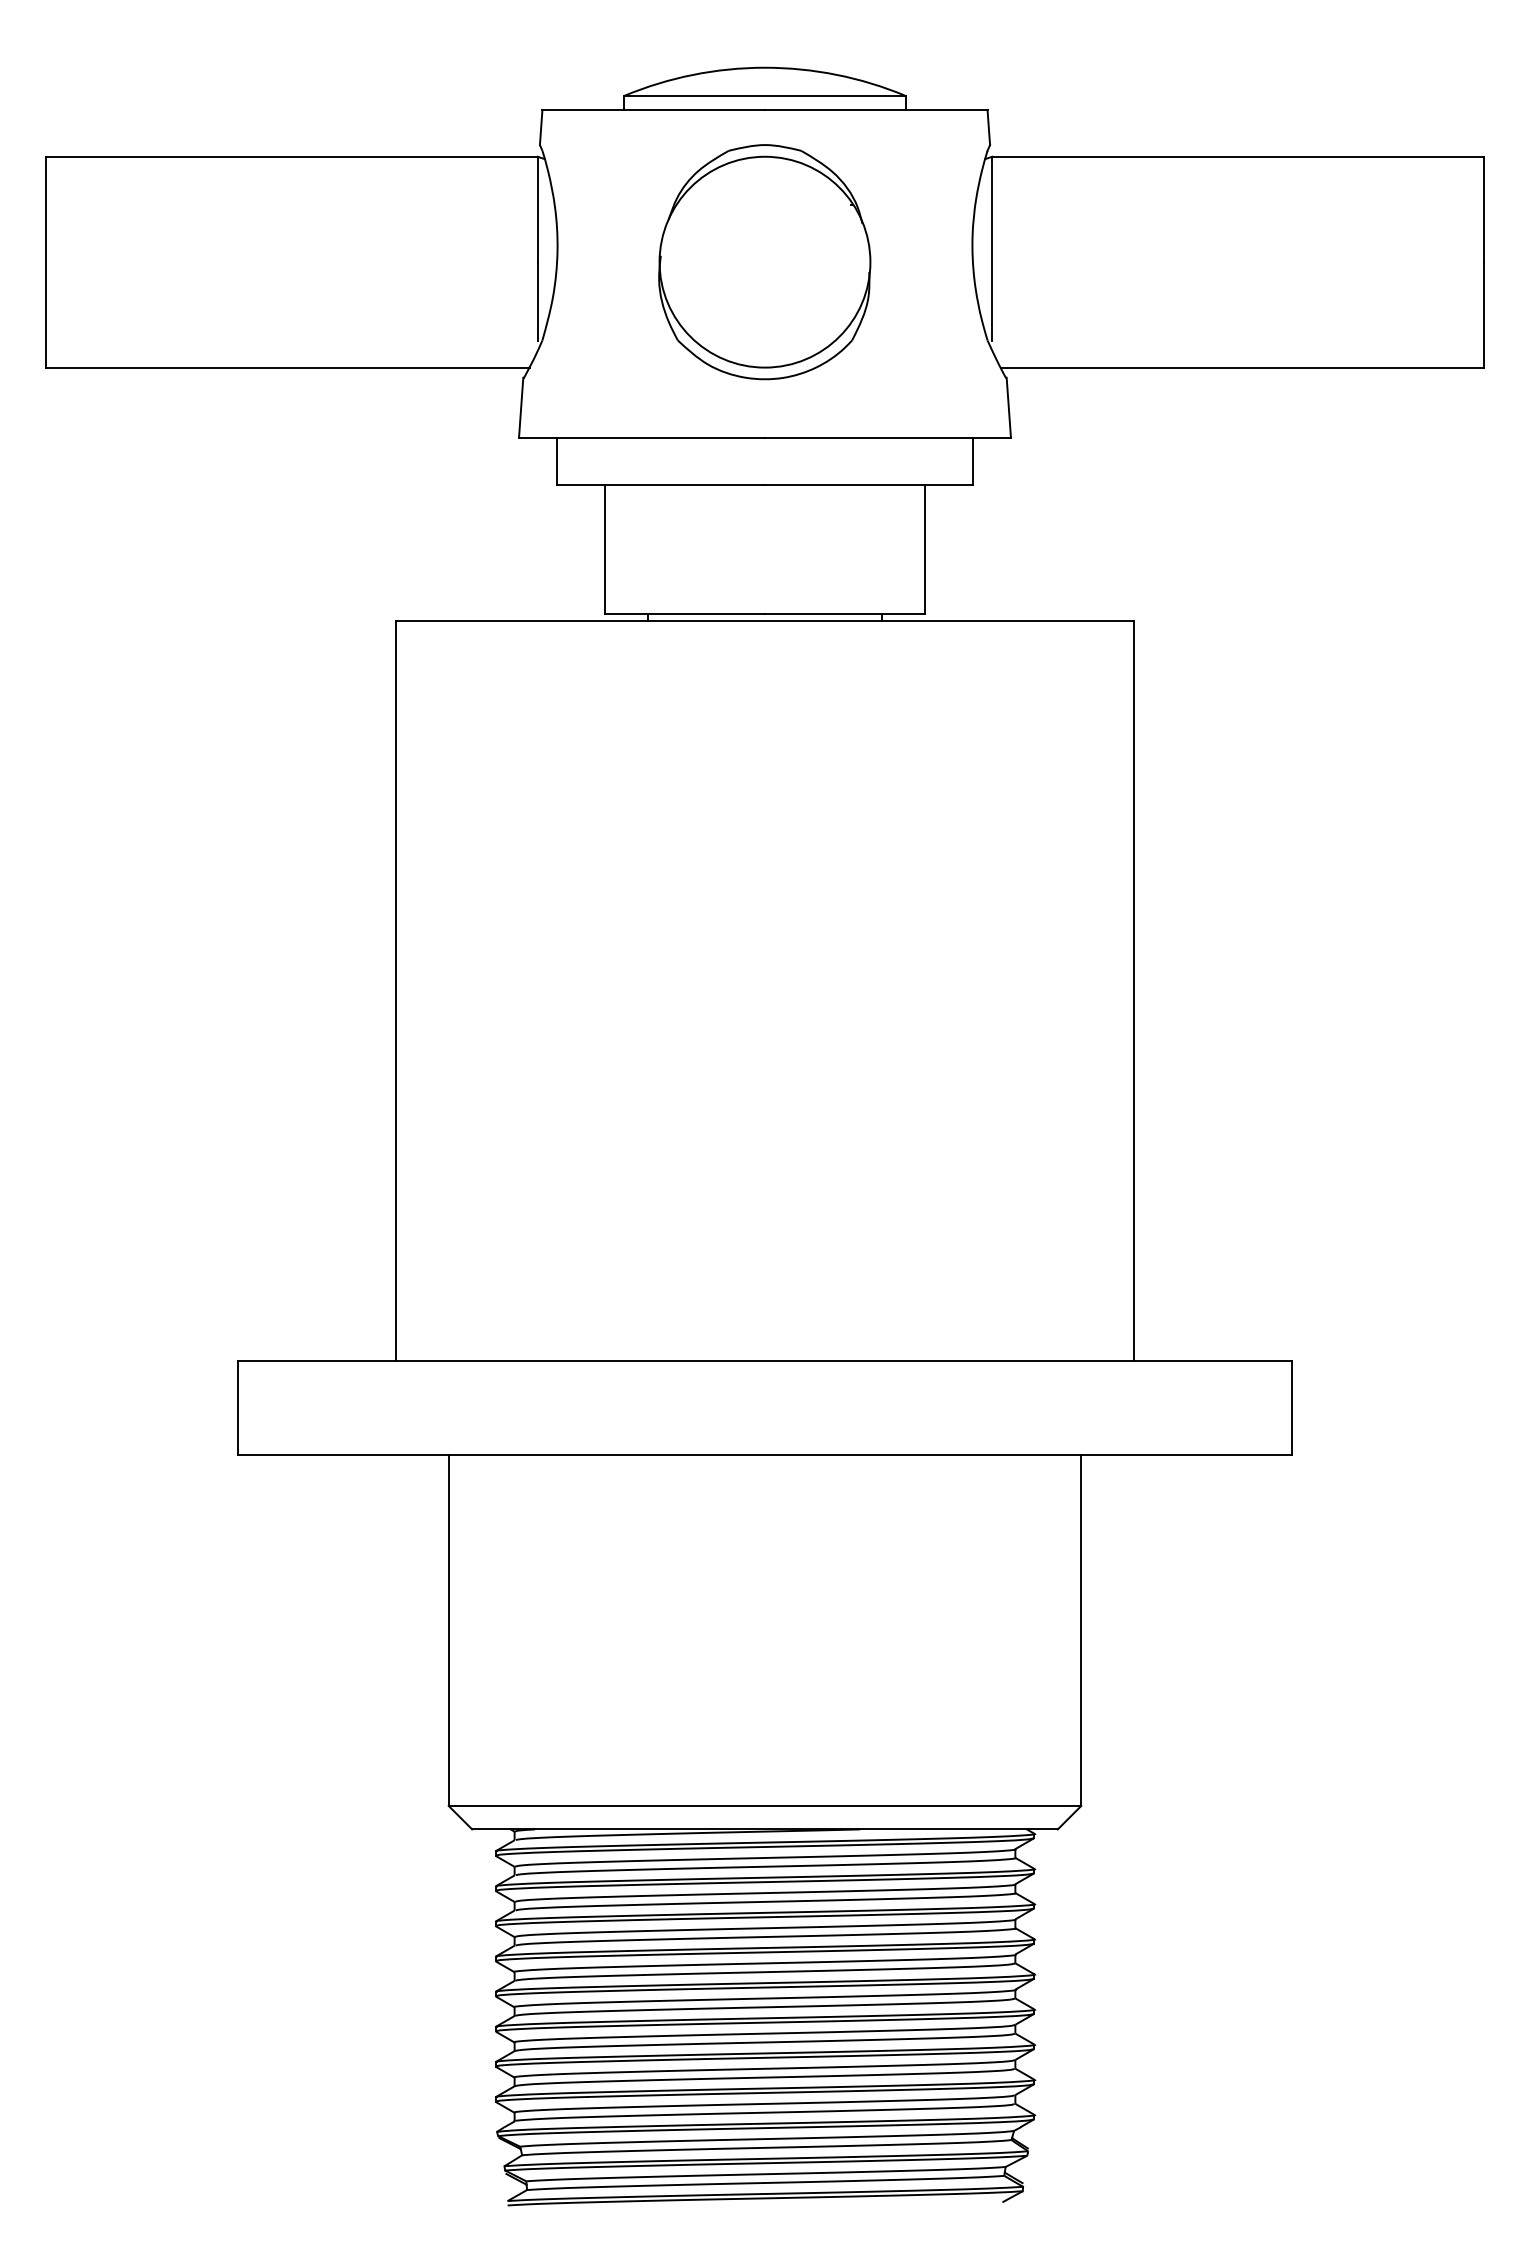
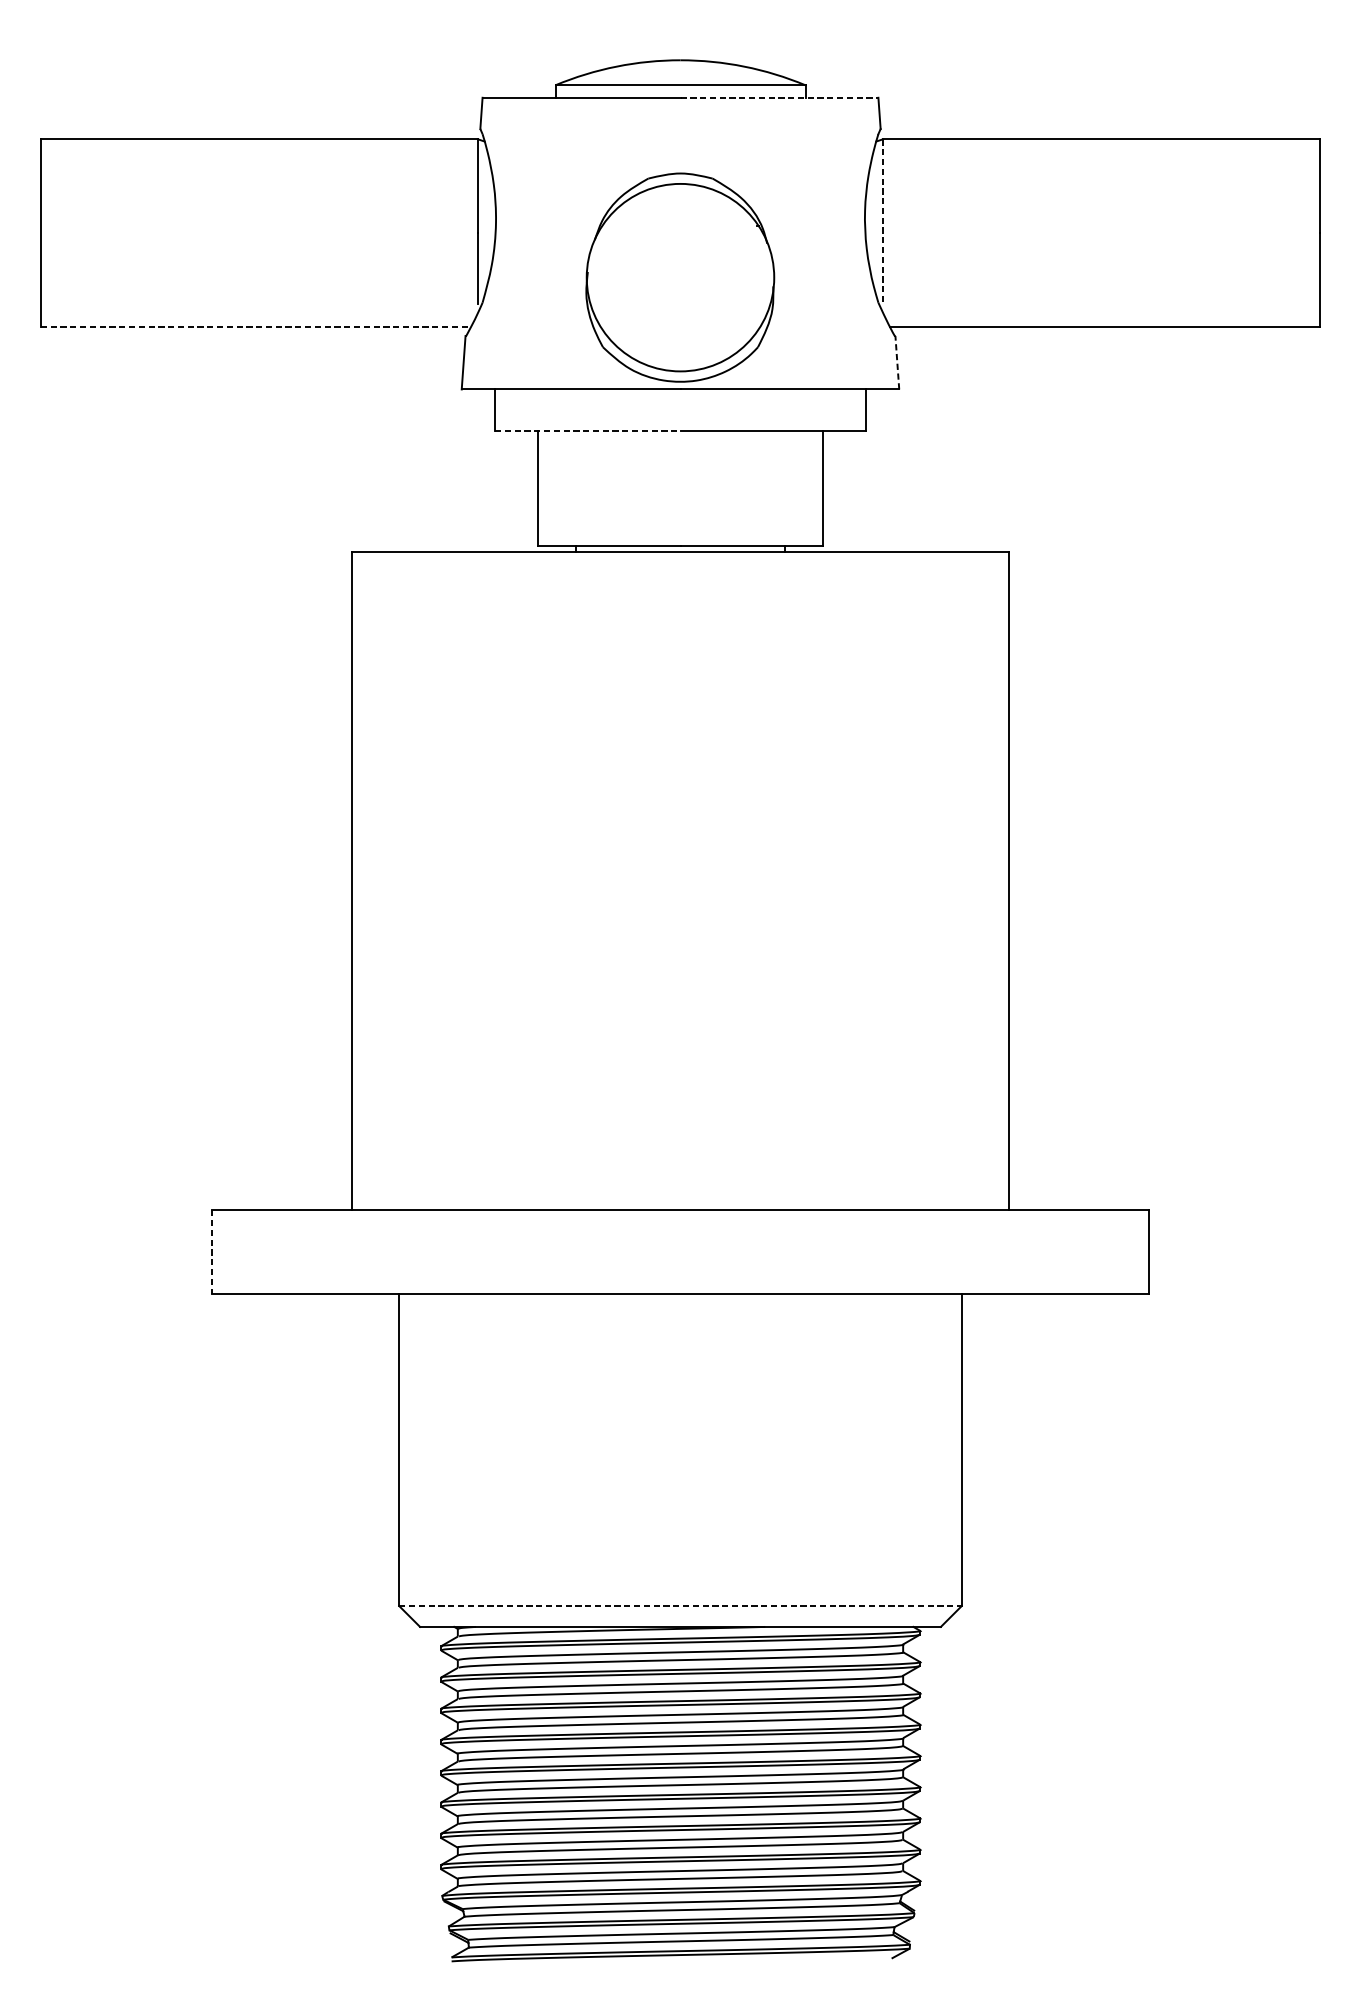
line: (876, 109) -> (779, 97), solid -> dashed
line: (992, 249) -> (882, 221), solid -> dashed
part: (764, 262) -> (680, 277), moved
line: (287, 367) -> (255, 326), solid -> dashed
line: (1008, 407) -> (897, 362), solid -> dashed
line: (661, 484) -> (588, 430), solid -> dashed
line: (237, 1407) -> (211, 1251), solid -> dashed
line: (765, 1805) -> (680, 1605), solid -> dashed

